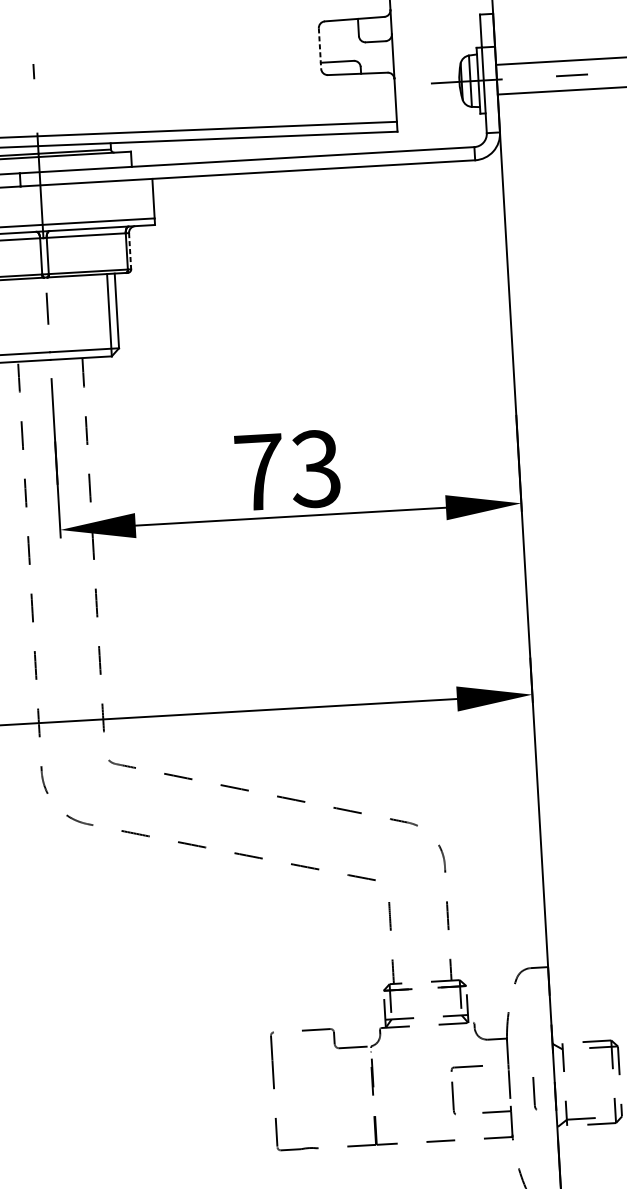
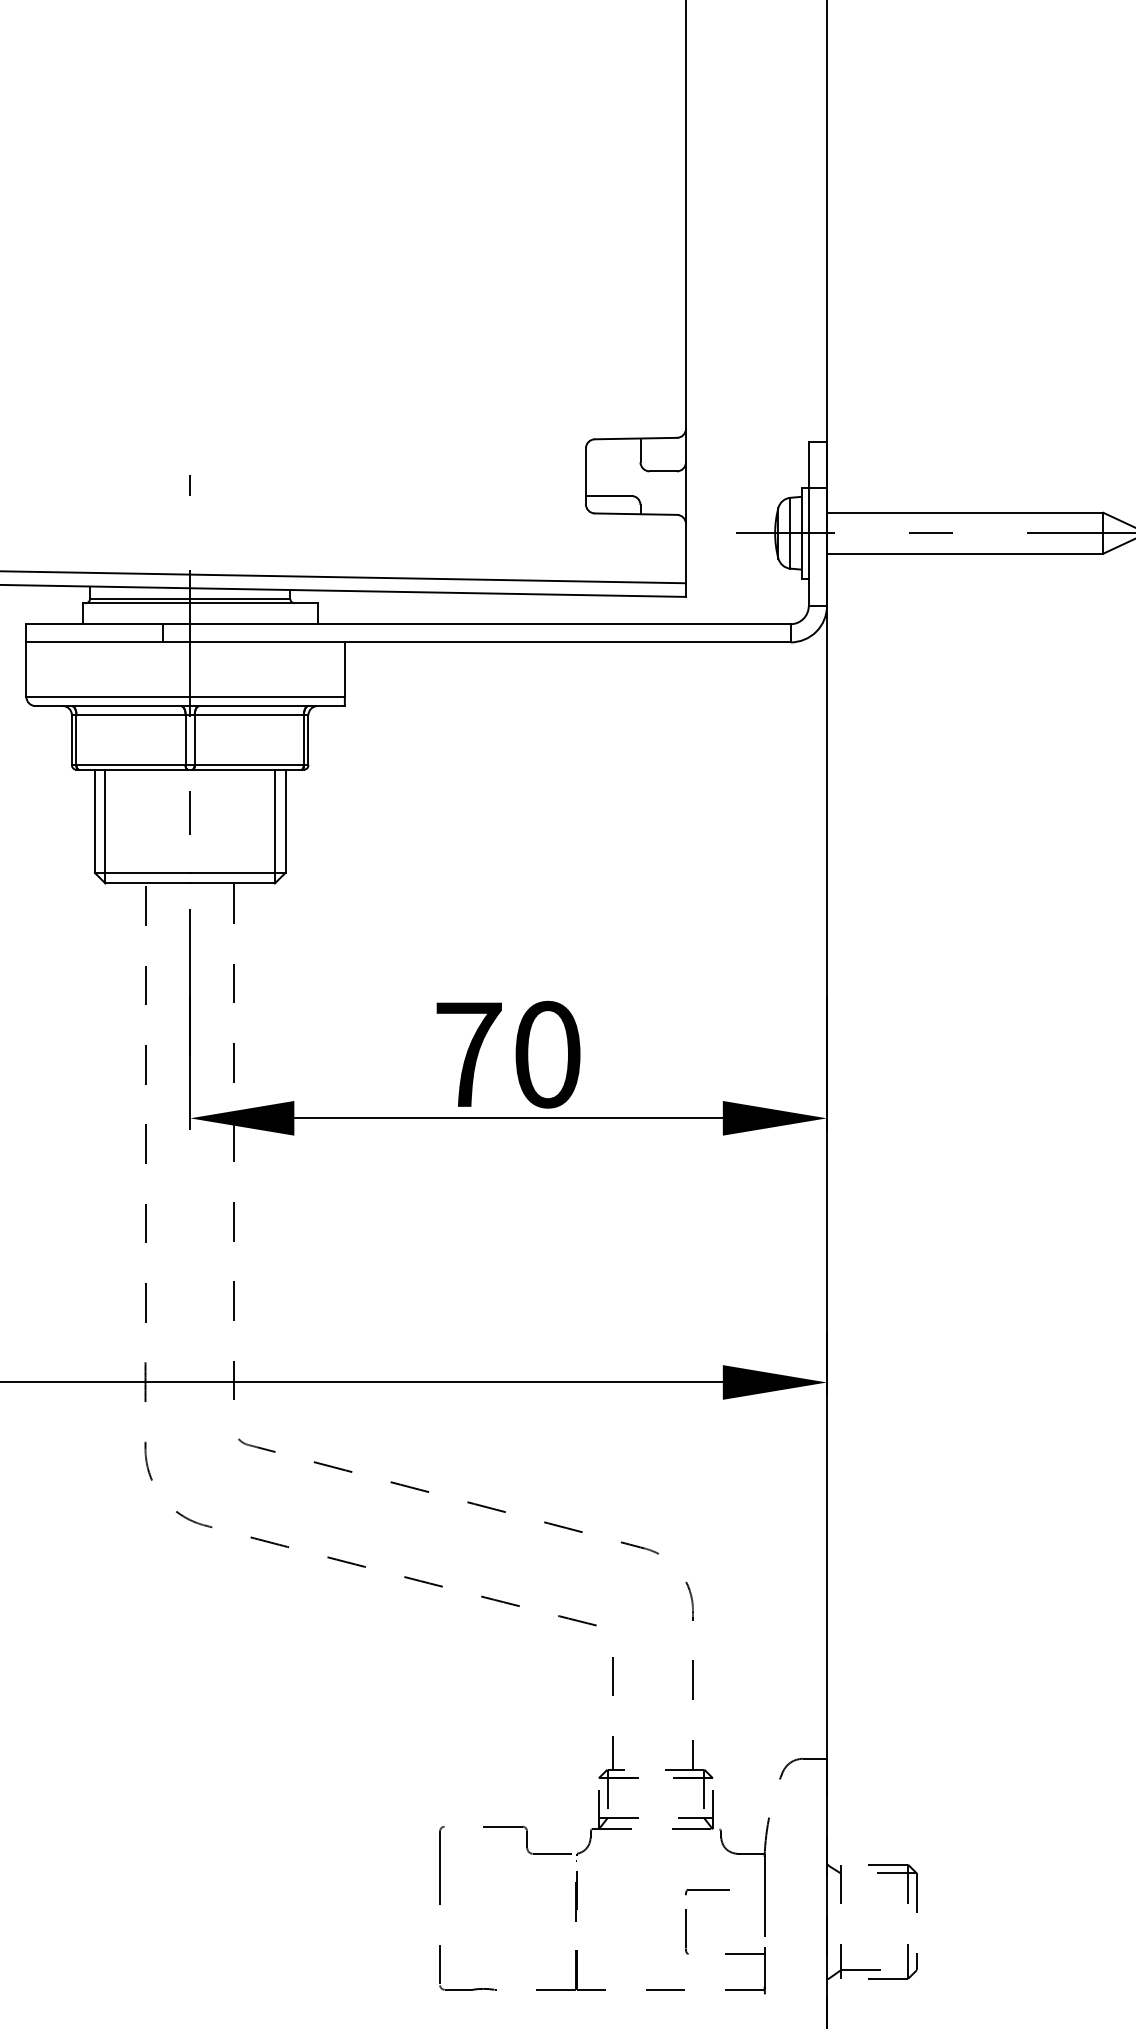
line: (319, 48) -> (585, 476), dashed -> solid
line: (130, 251) -> (308, 740), dashed -> solid
text: (315, 468) -> (546, 1054), 73 -> 70
part: (534, 1093) -> (798, 1931), removed

